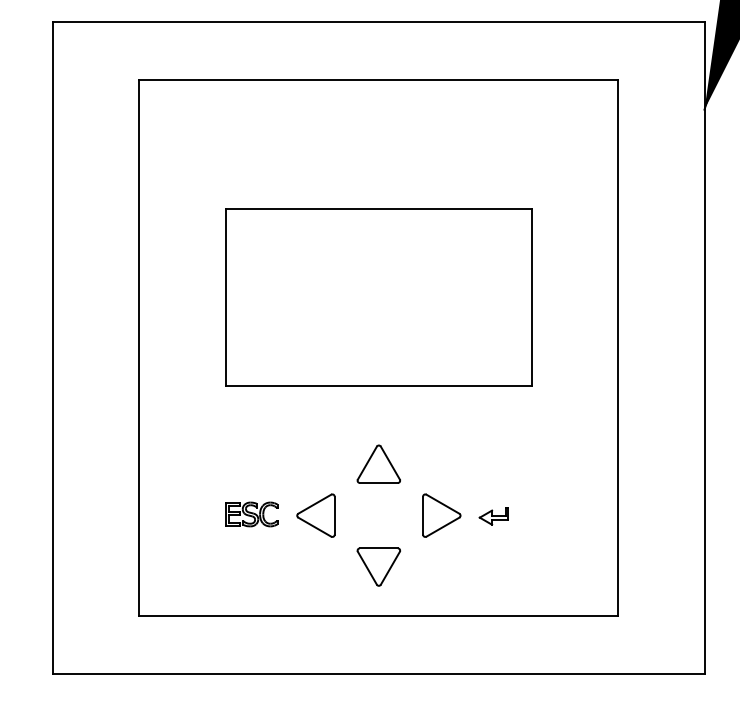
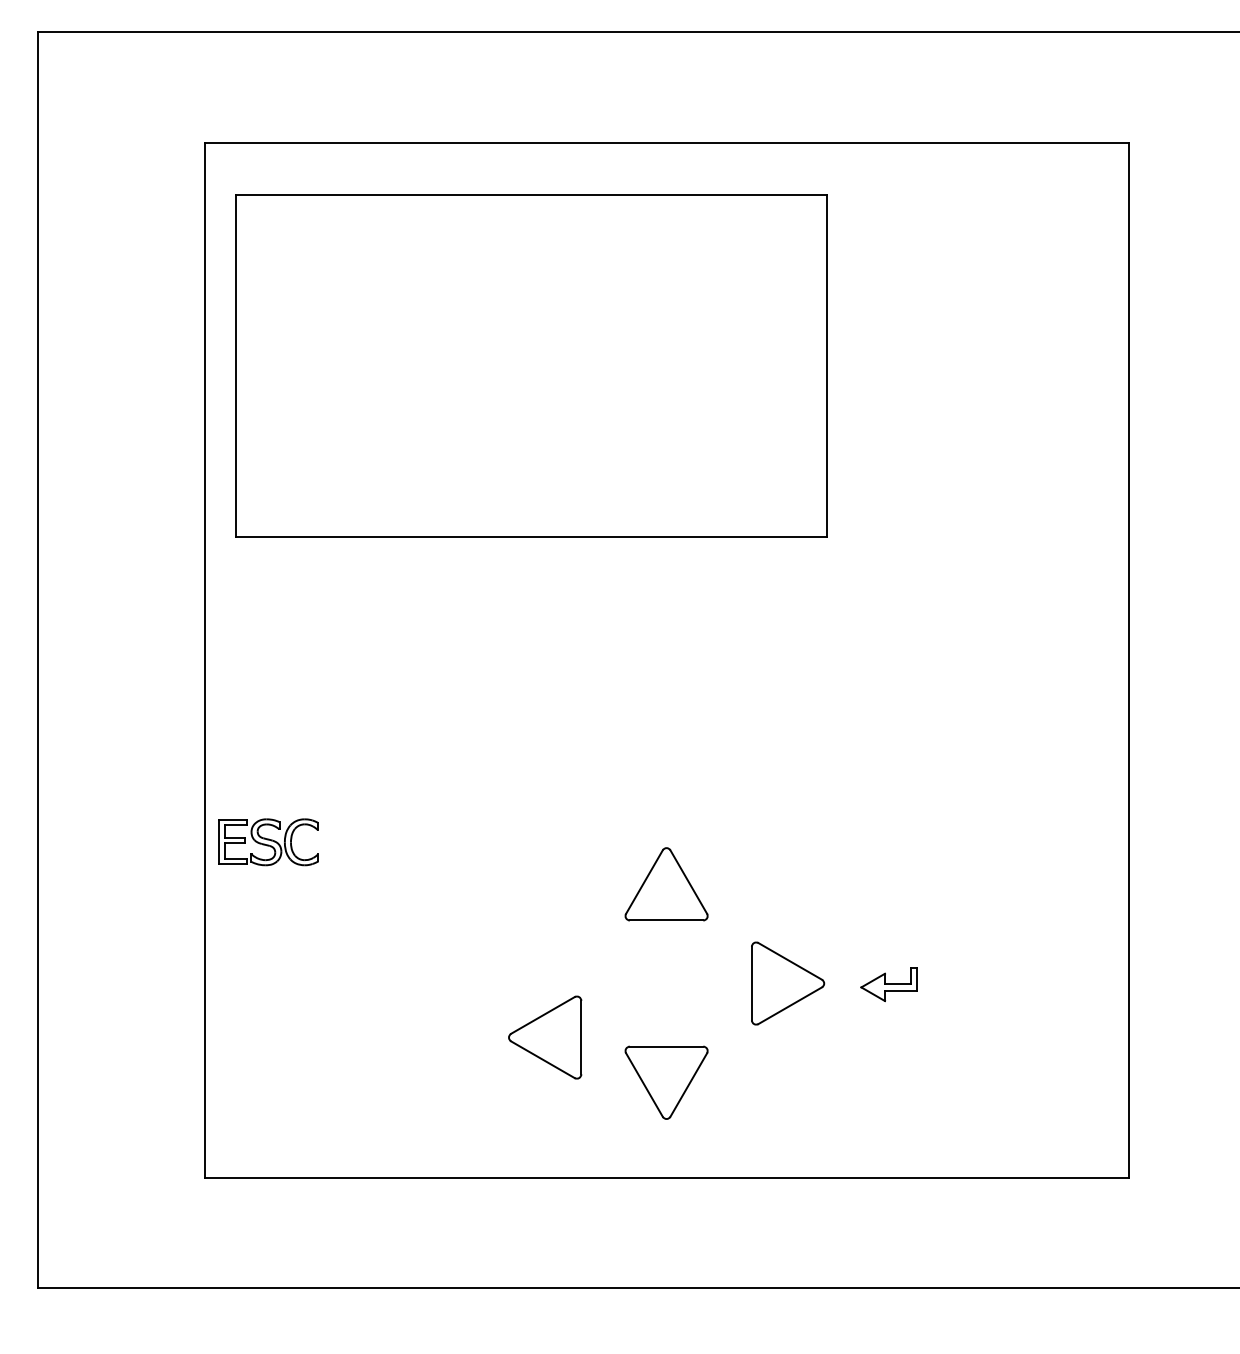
part: (378, 297) -> (530, 365), moved
part: (251, 514) -> (268, 842), moved
part: (315, 515) -> (544, 1037), moved

